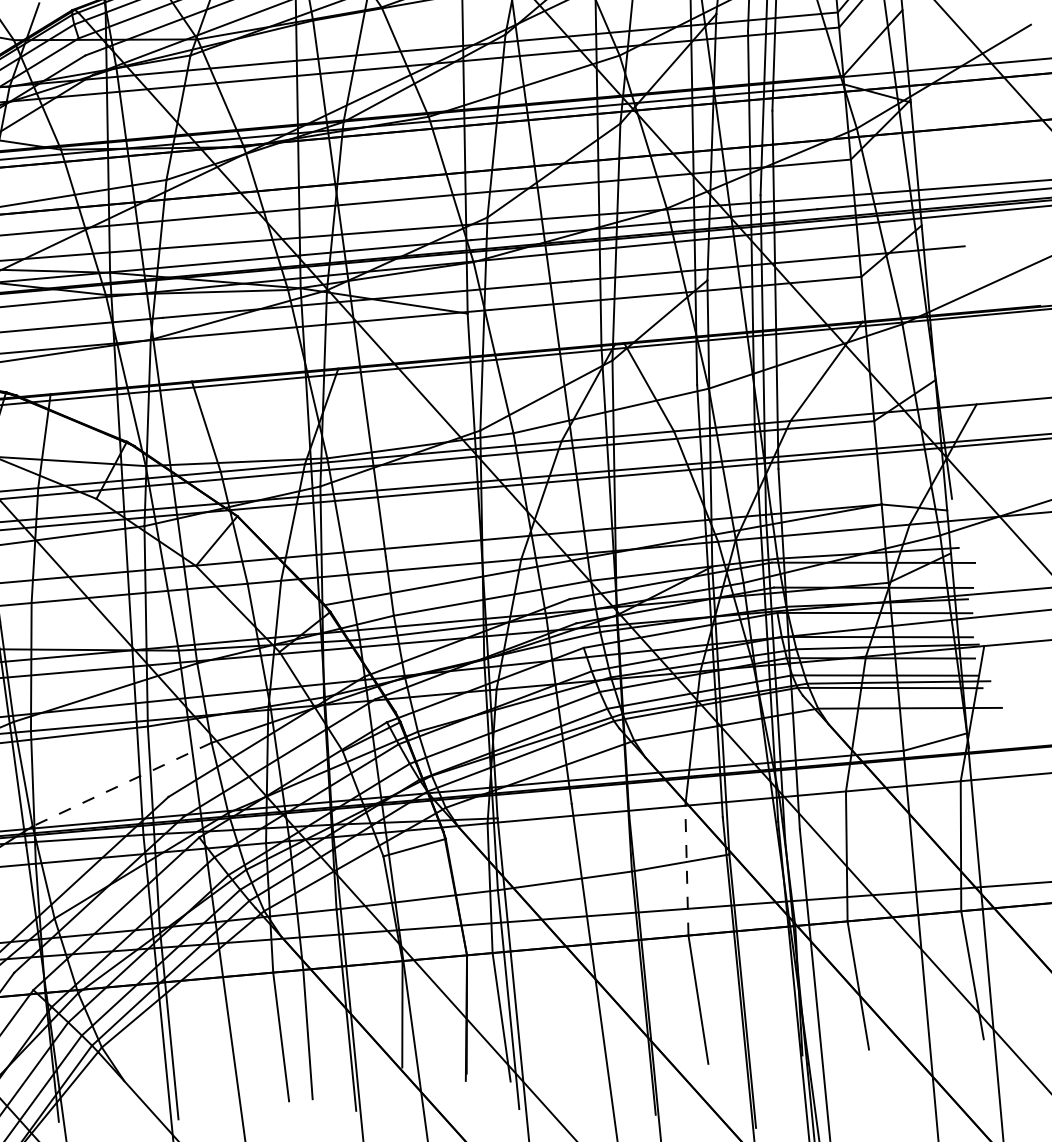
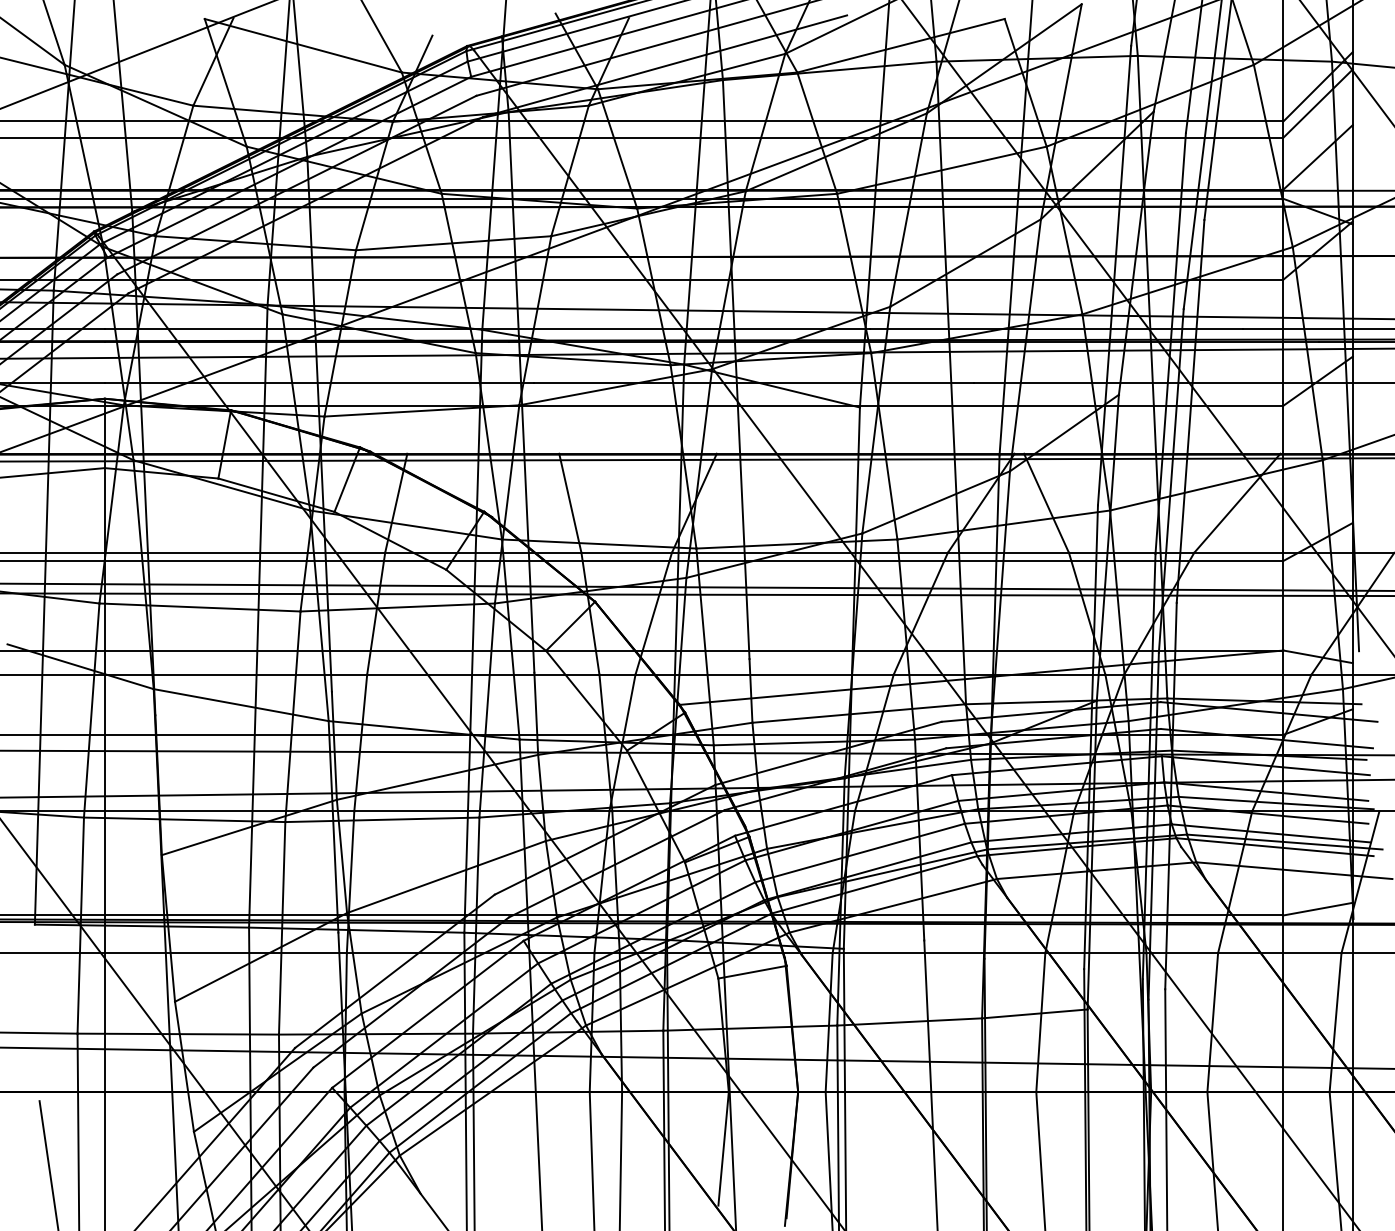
line: (122, 784) -> (446, 877), dashed -> solid
line: (686, 870) -> (1040, 1022), dashed -> solid

